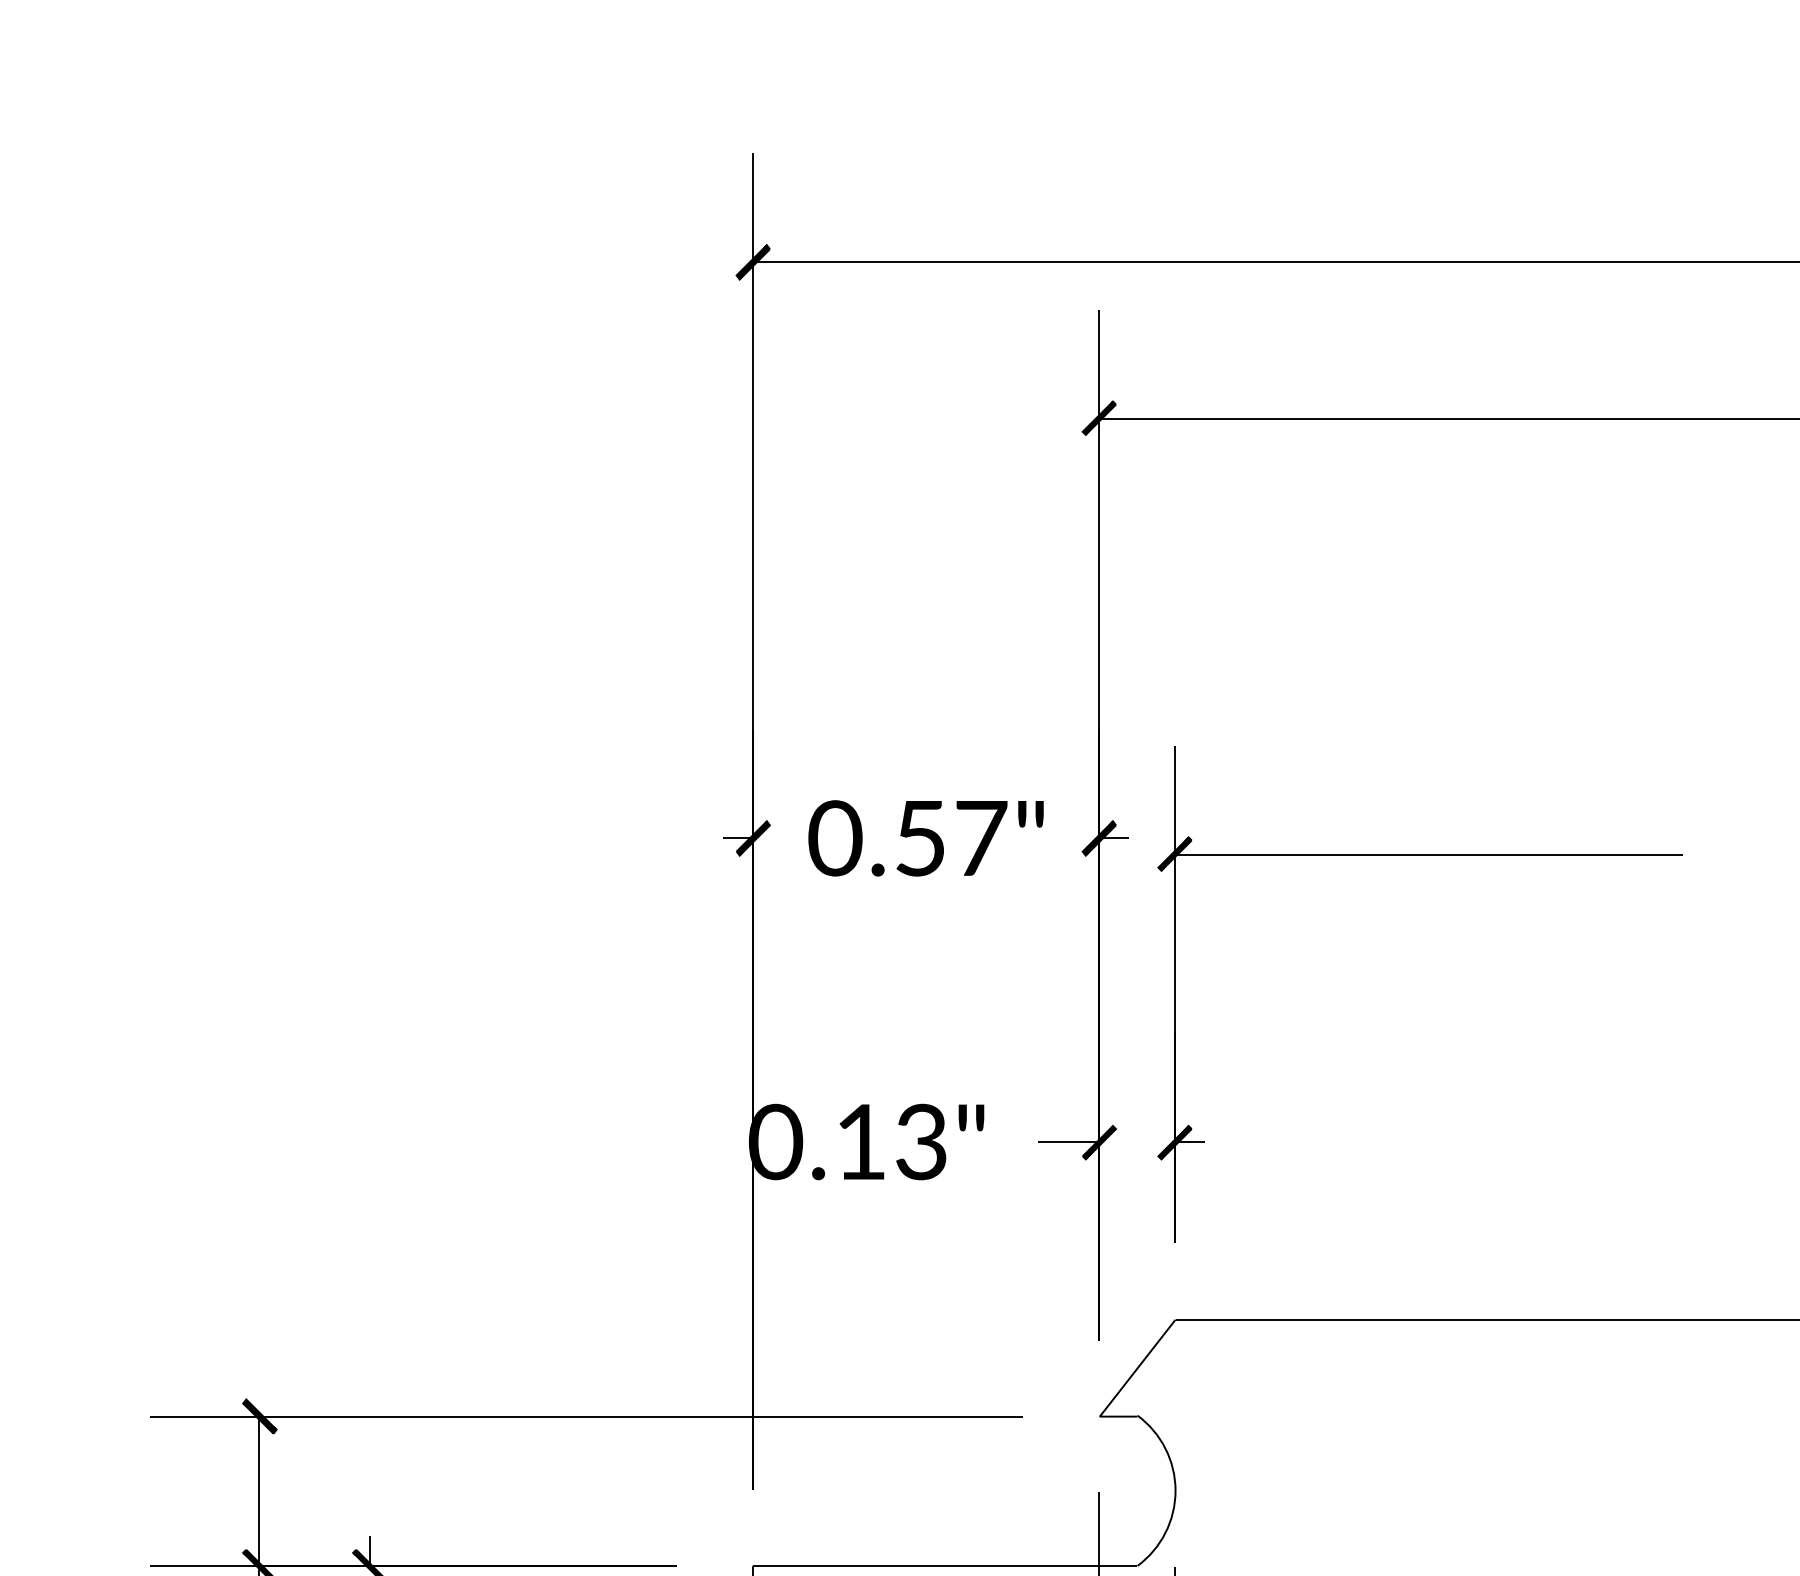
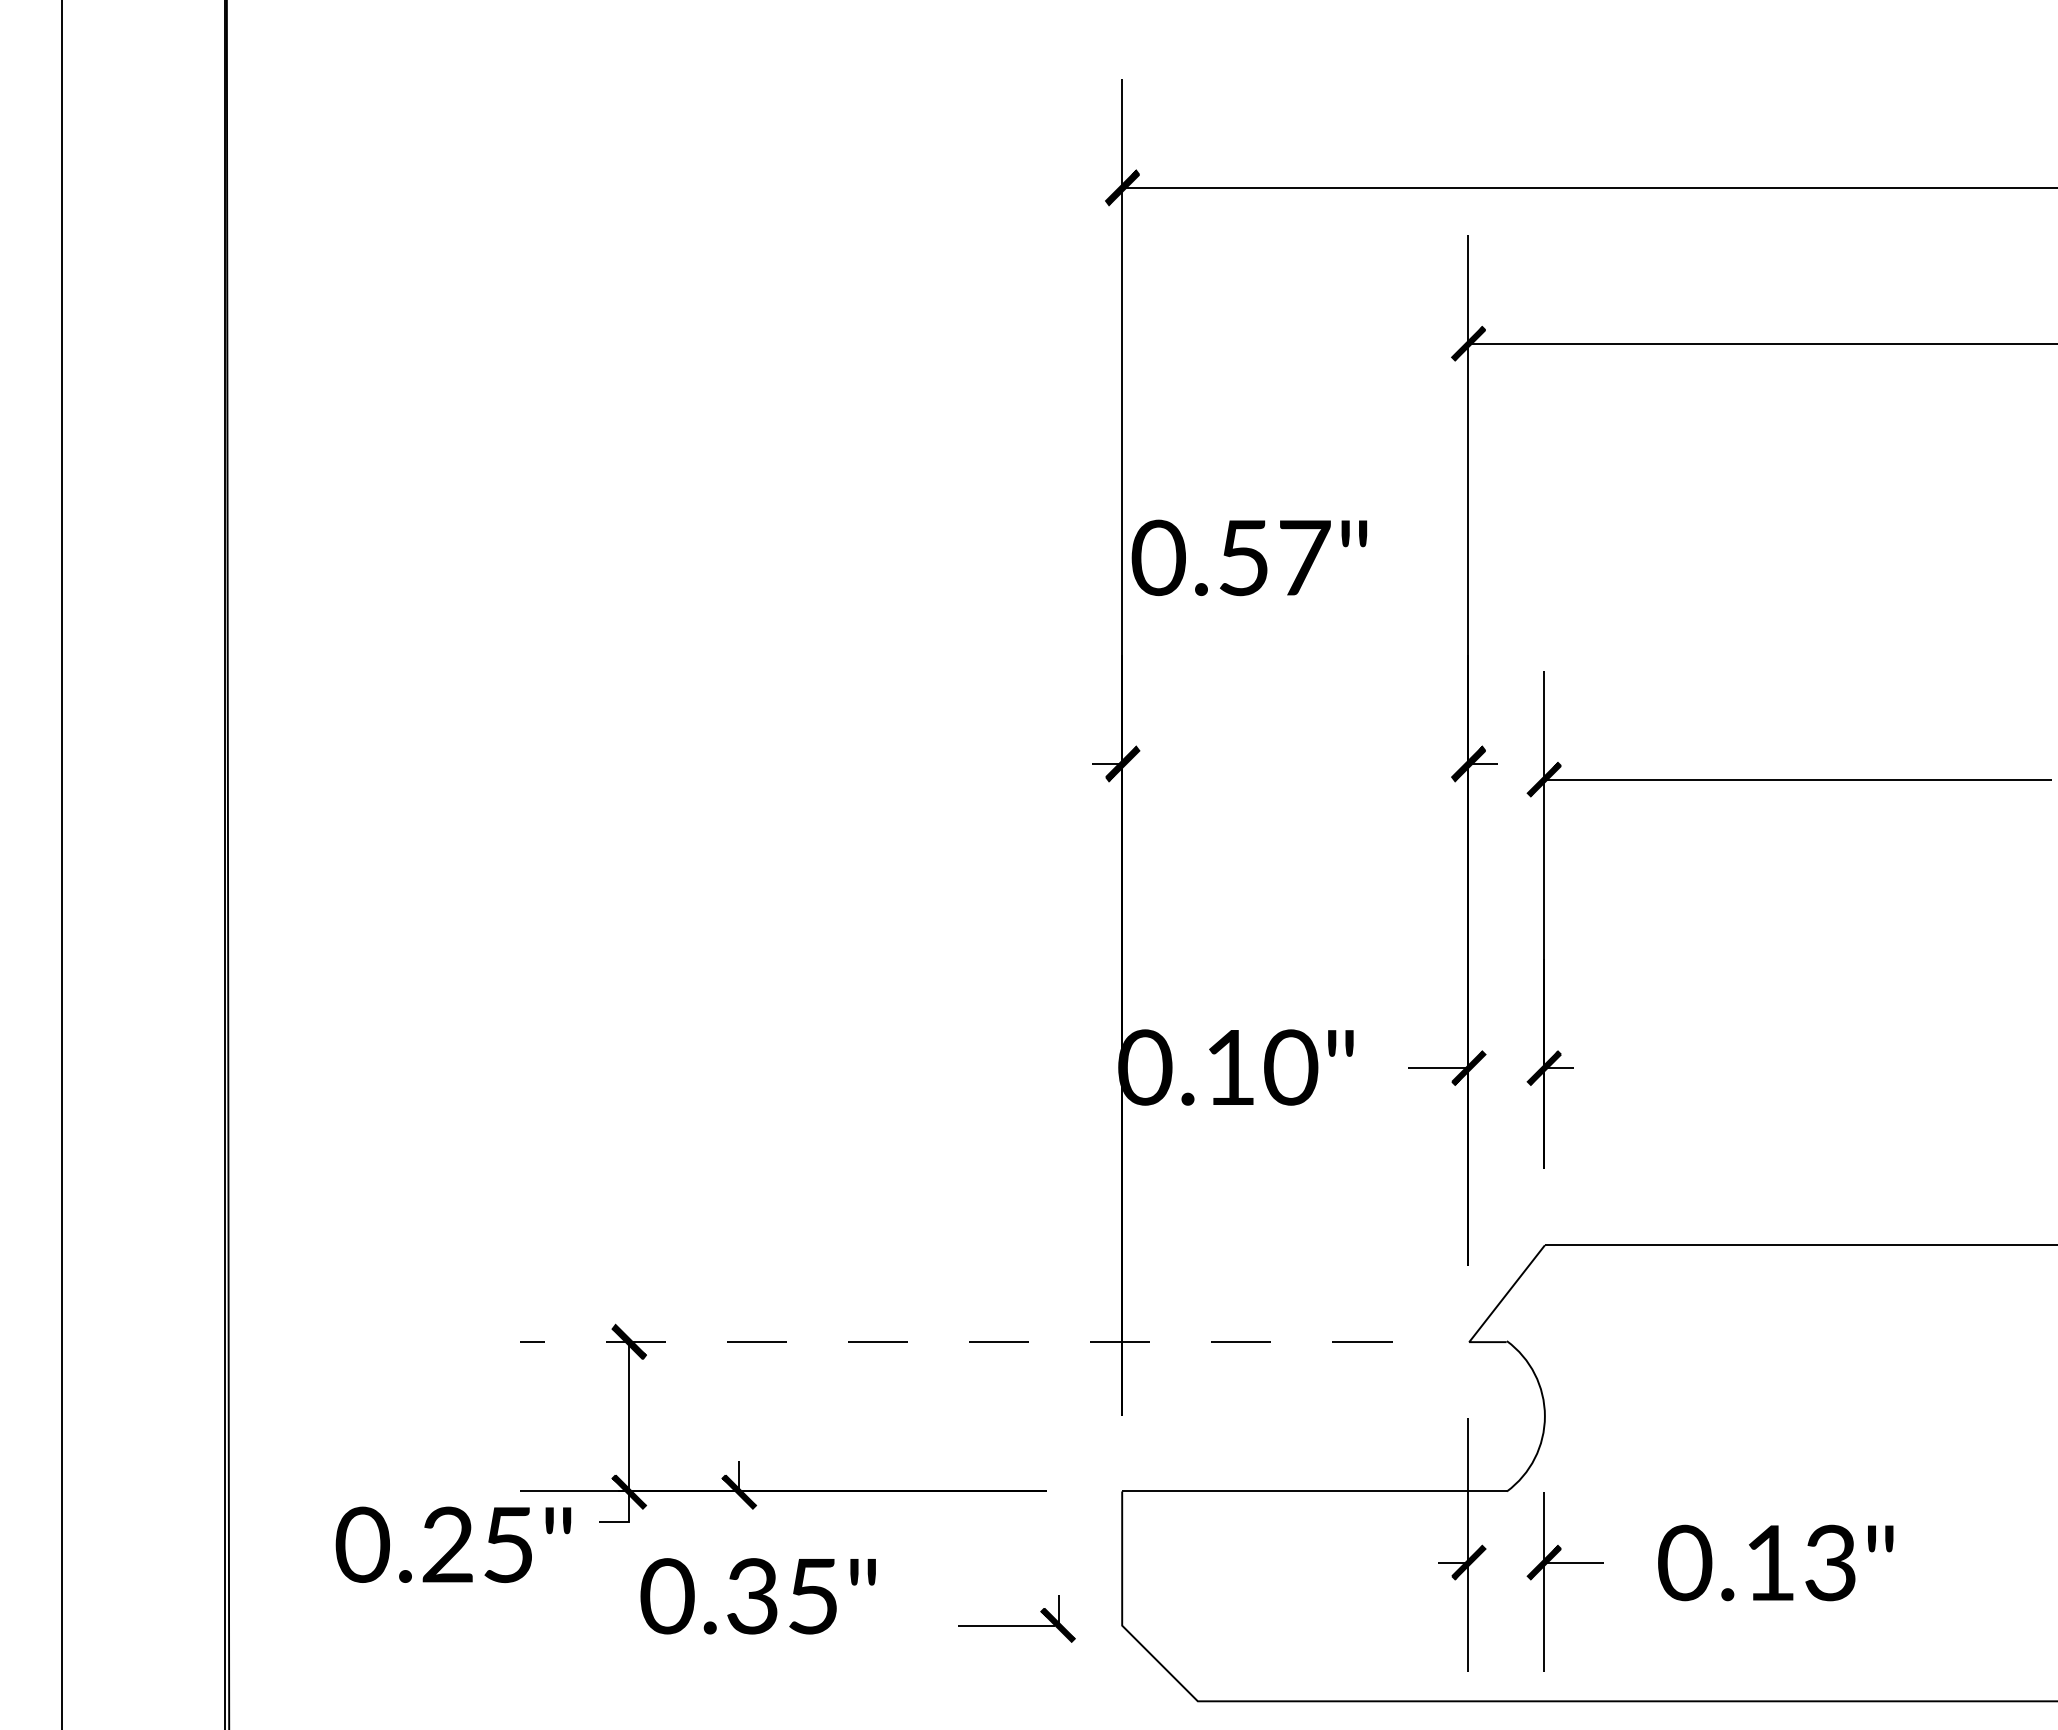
text: (926, 837) -> (1249, 557), moved
text: (922, 1141) -> (1291, 1067), 0.13" -> 0.10"
line: (586, 1416) -> (955, 1342), solid -> dashed

